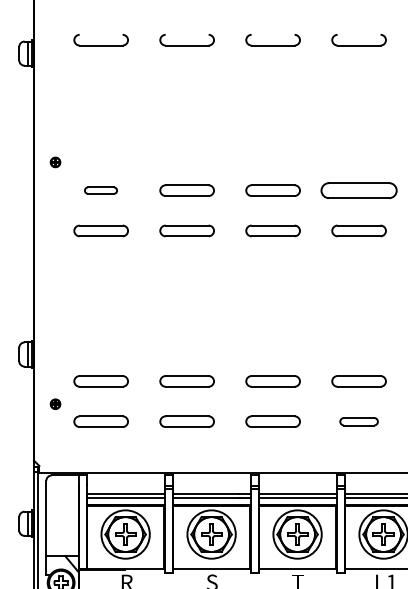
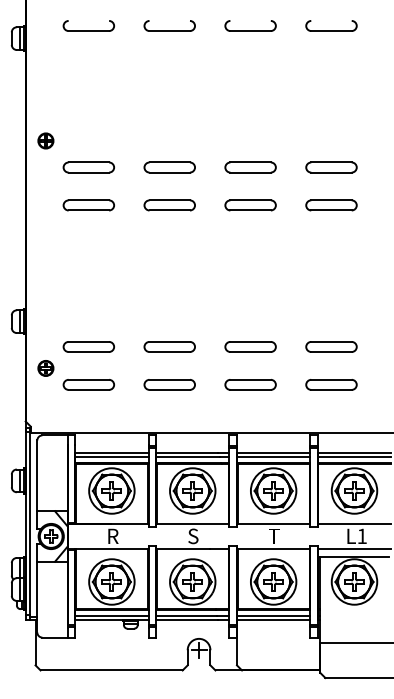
part: (55, 161) -> (45, 140), size x1.67
part: (100, 190) -> (88, 167), size x1.67
part: (359, 190) -> (331, 167), size x0.71
part: (55, 404) -> (45, 368), size x1.67
part: (359, 421) -> (331, 384), size x1.43

